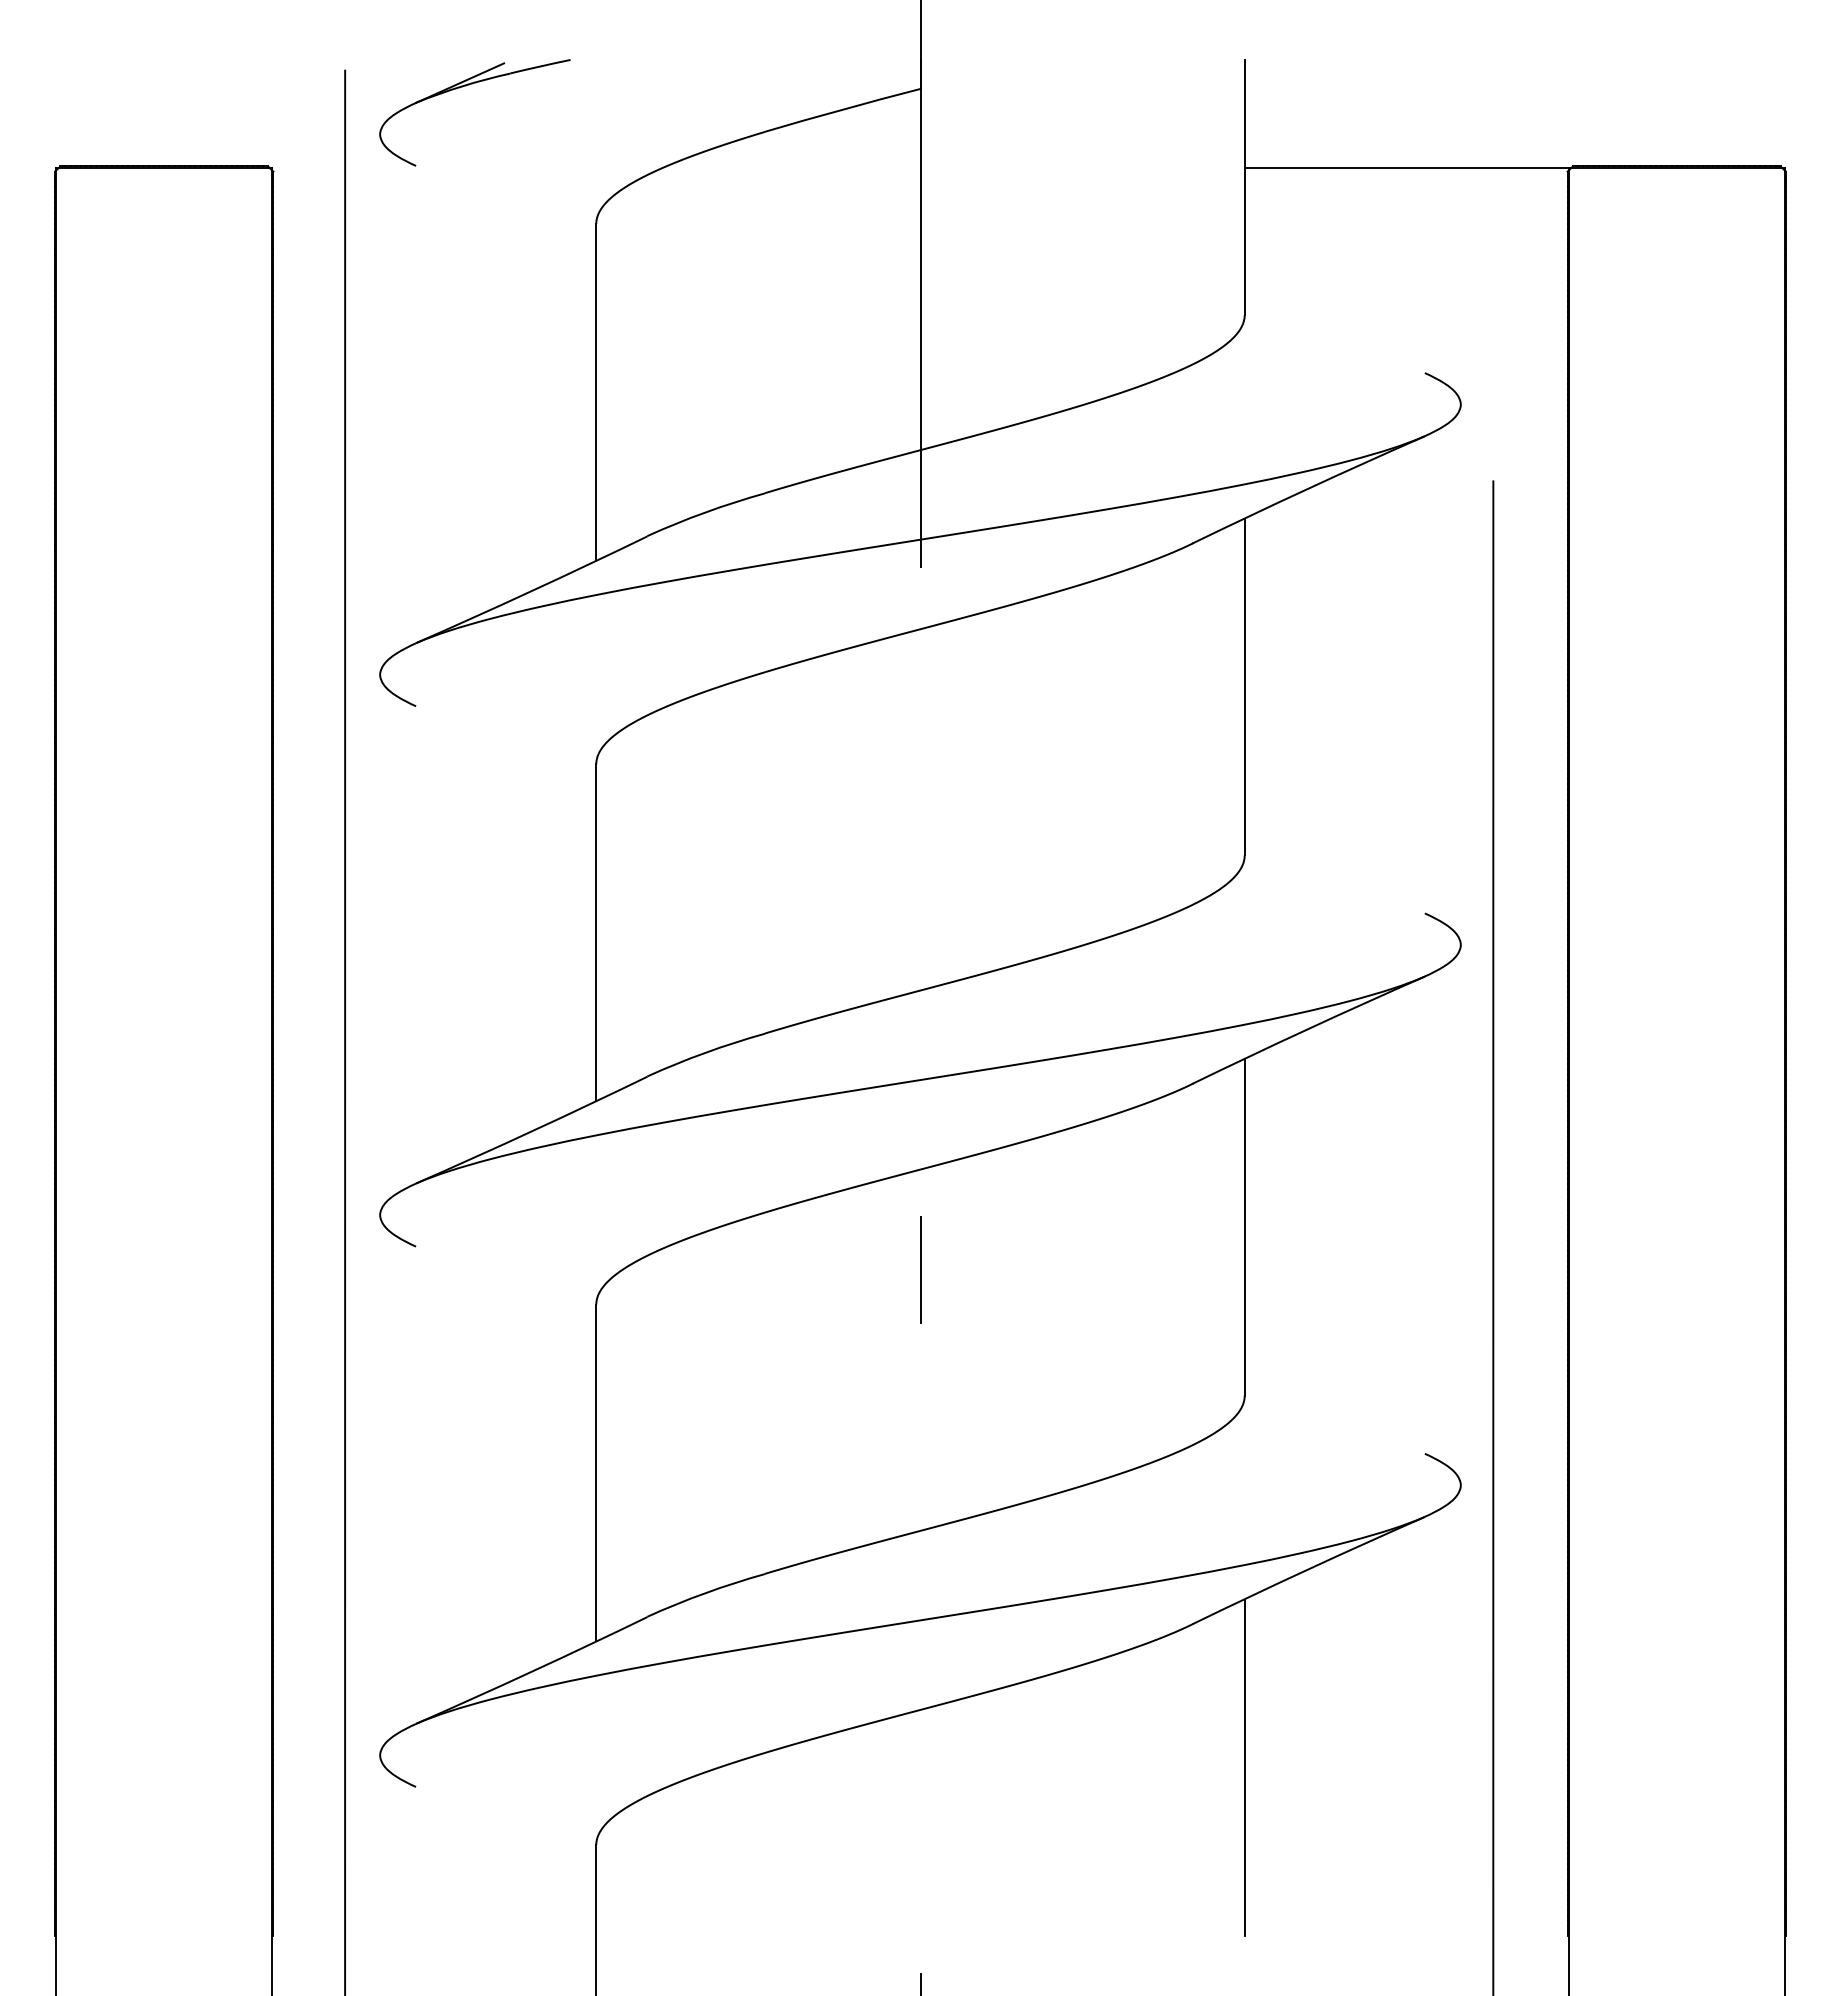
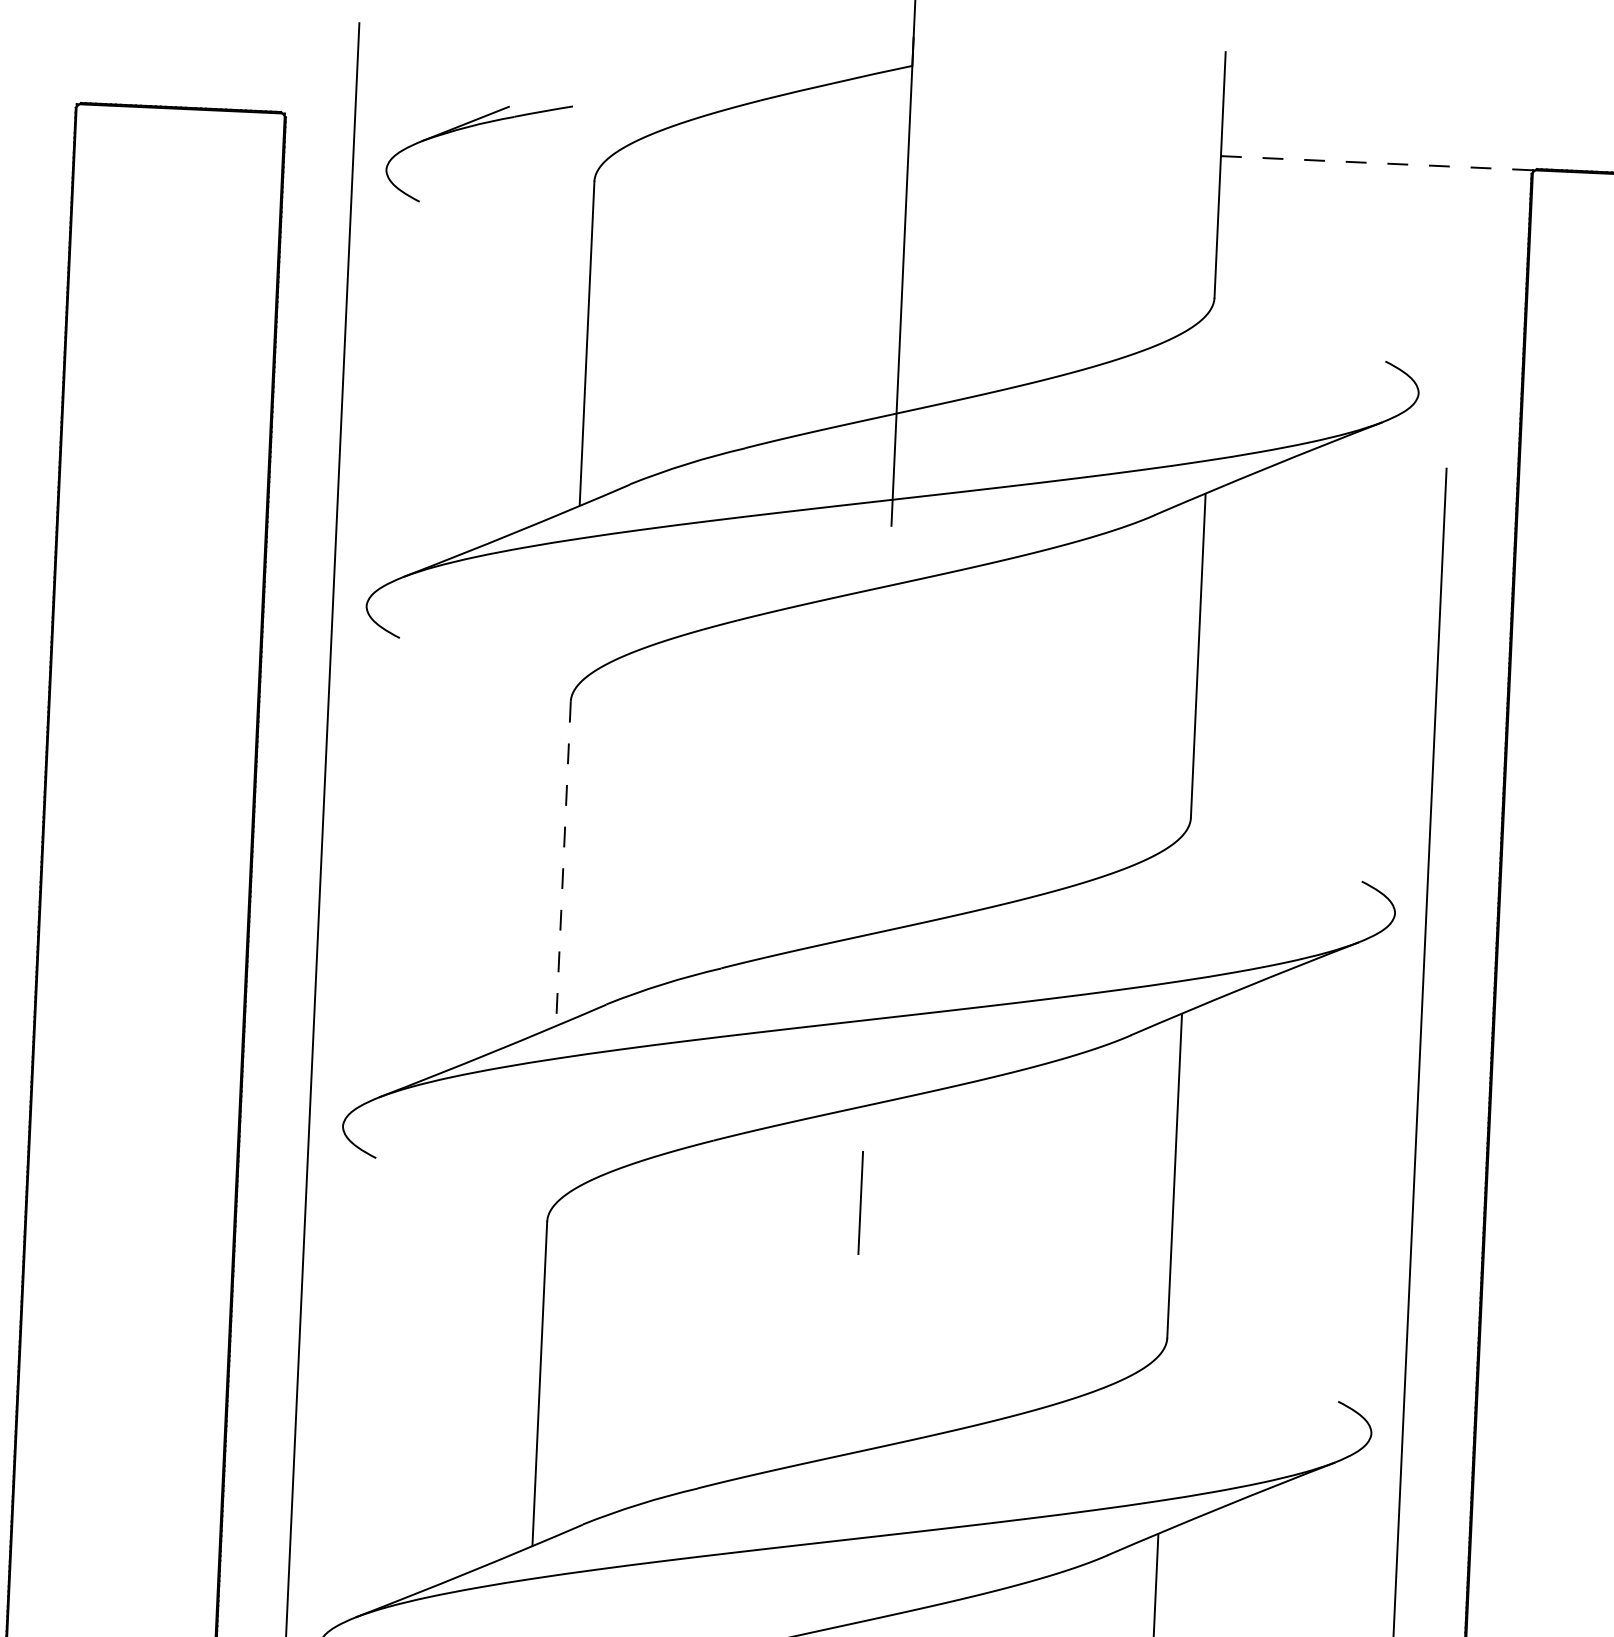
part: (466, 86) -> (471, 127), moved
line: (1407, 167) -> (1377, 162), solid -> dashed
line: (596, 932) -> (563, 863), solid -> dashed

